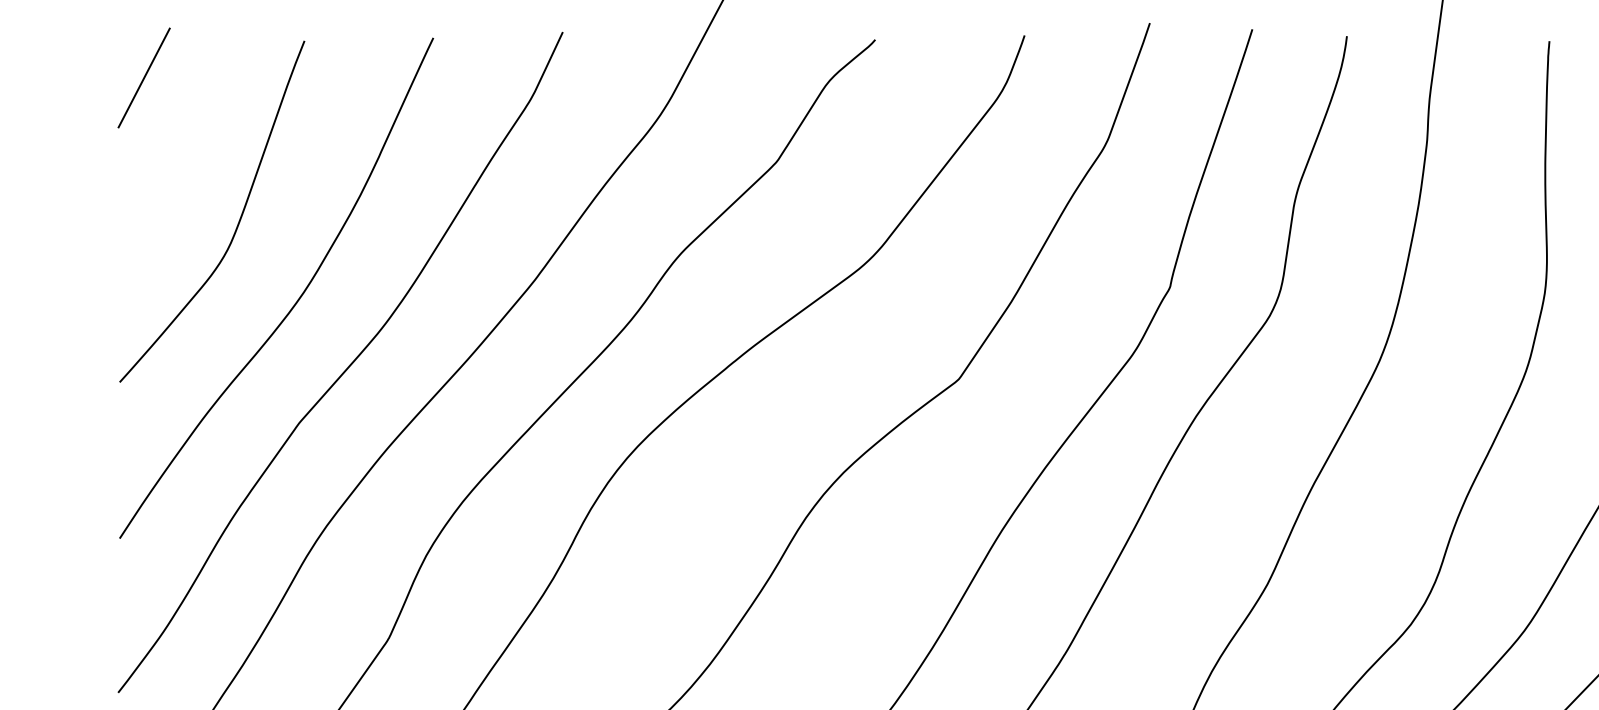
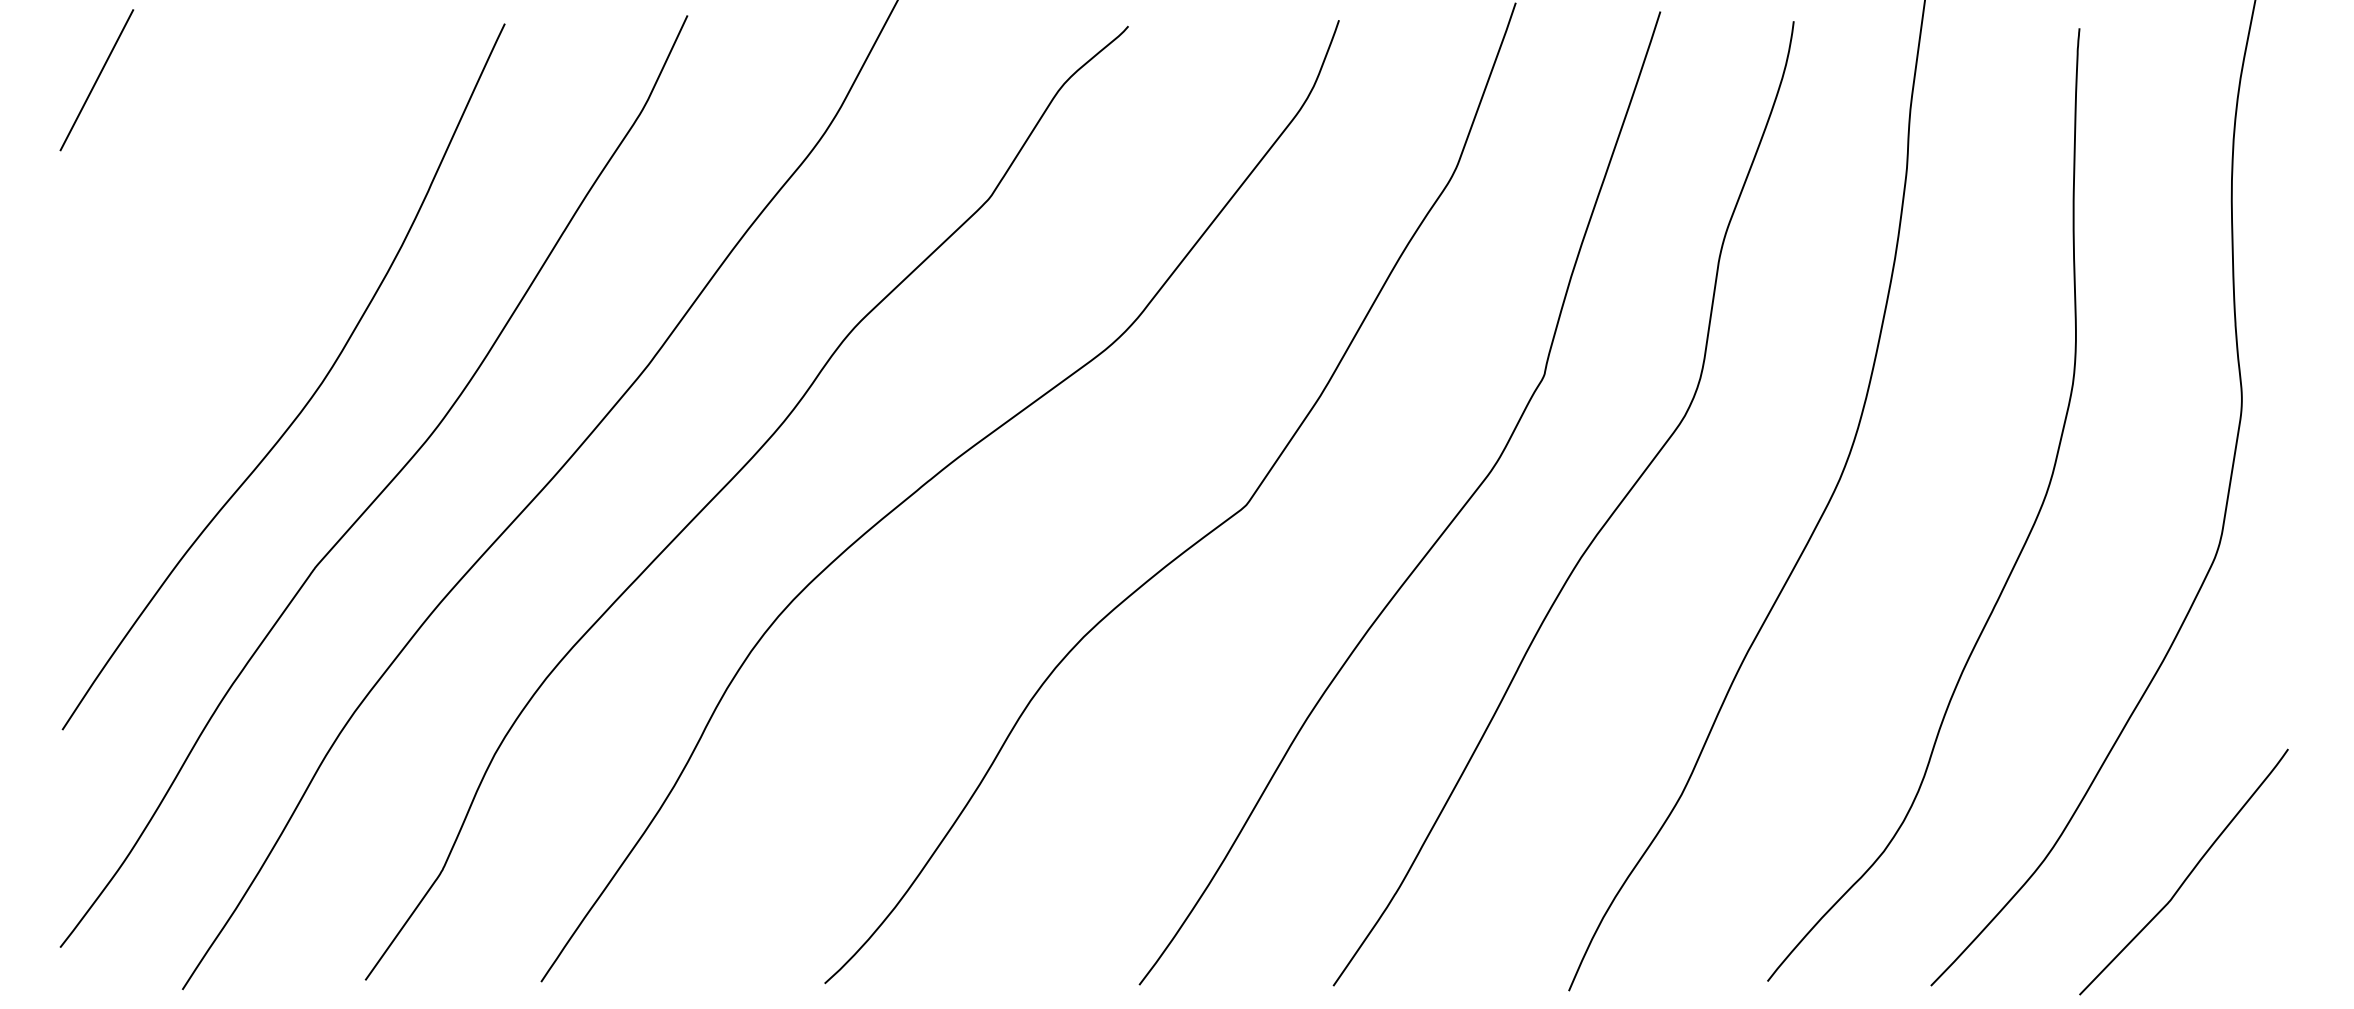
curve: (238, 220) -> (230, 281), removed

